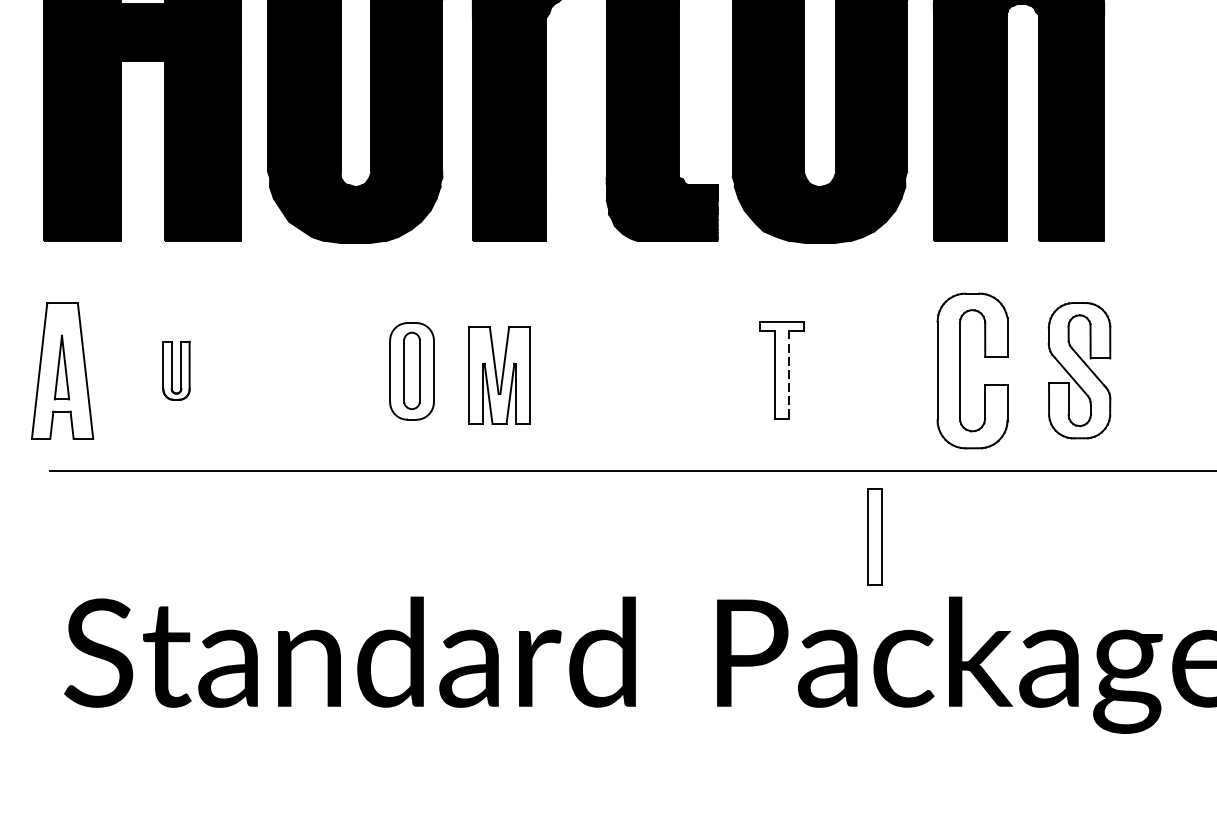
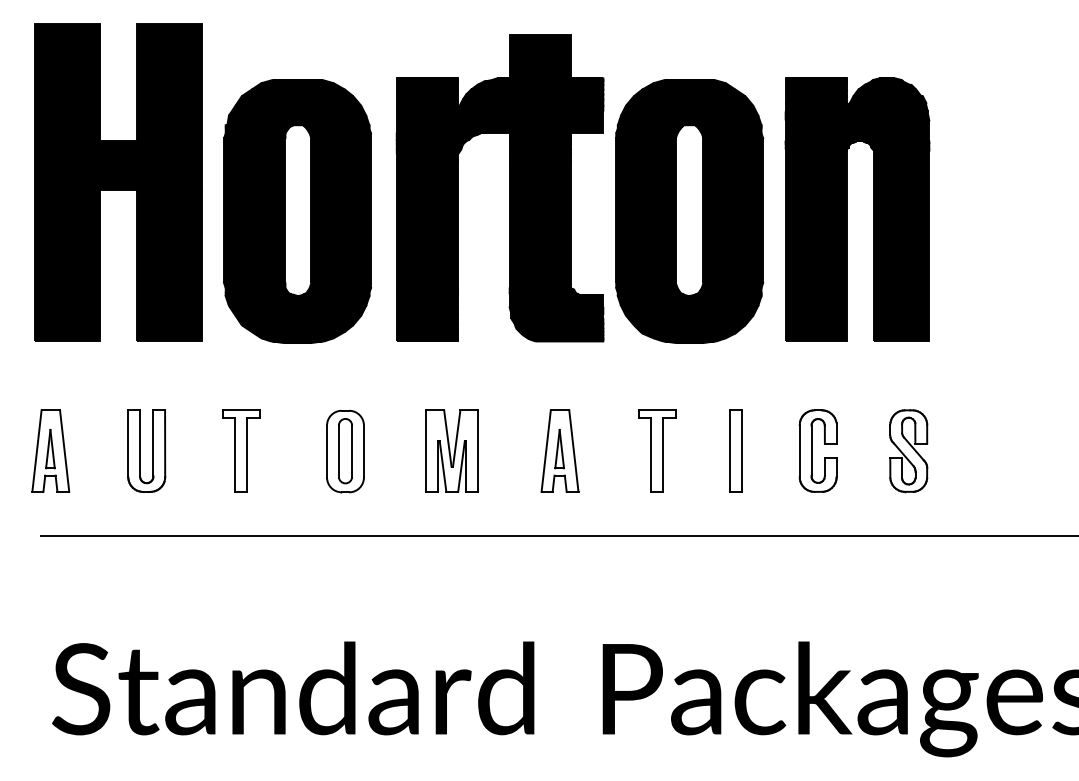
part: (62, 370) -> (50, 450), size x0.71
part: (176, 370) -> (146, 450), size x1.67
part: (288, 370) -> (241, 450), added
part: (665, 370) -> (559, 450), added
part: (971, 370) -> (817, 450), size x0.62
part: (1079, 371) -> (908, 451), size x0.71
part: (498, 374) -> (451, 450), moved
line: (789, 376) -> (663, 455), dashed -> solid
part: (874, 536) -> (735, 450), moved

